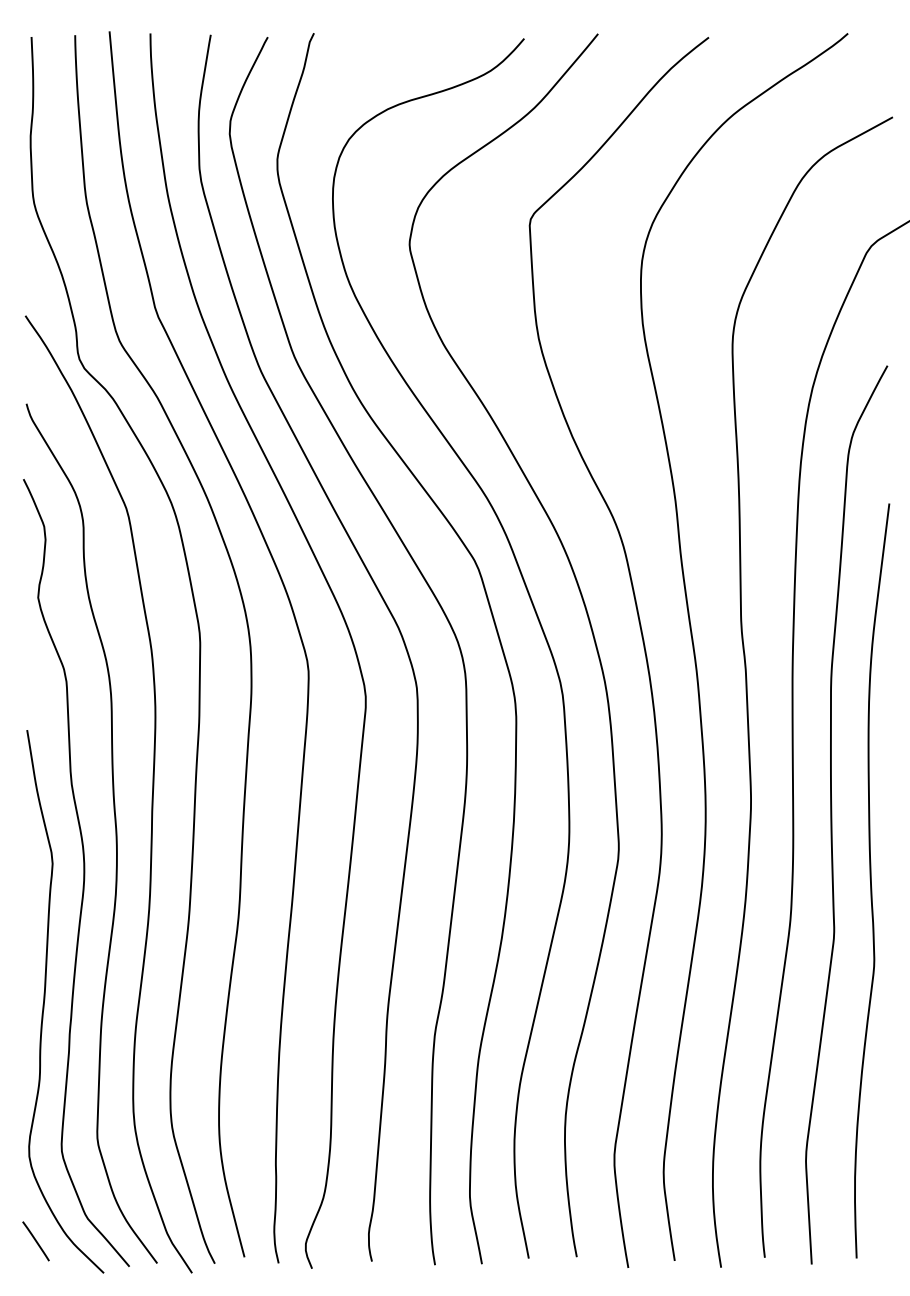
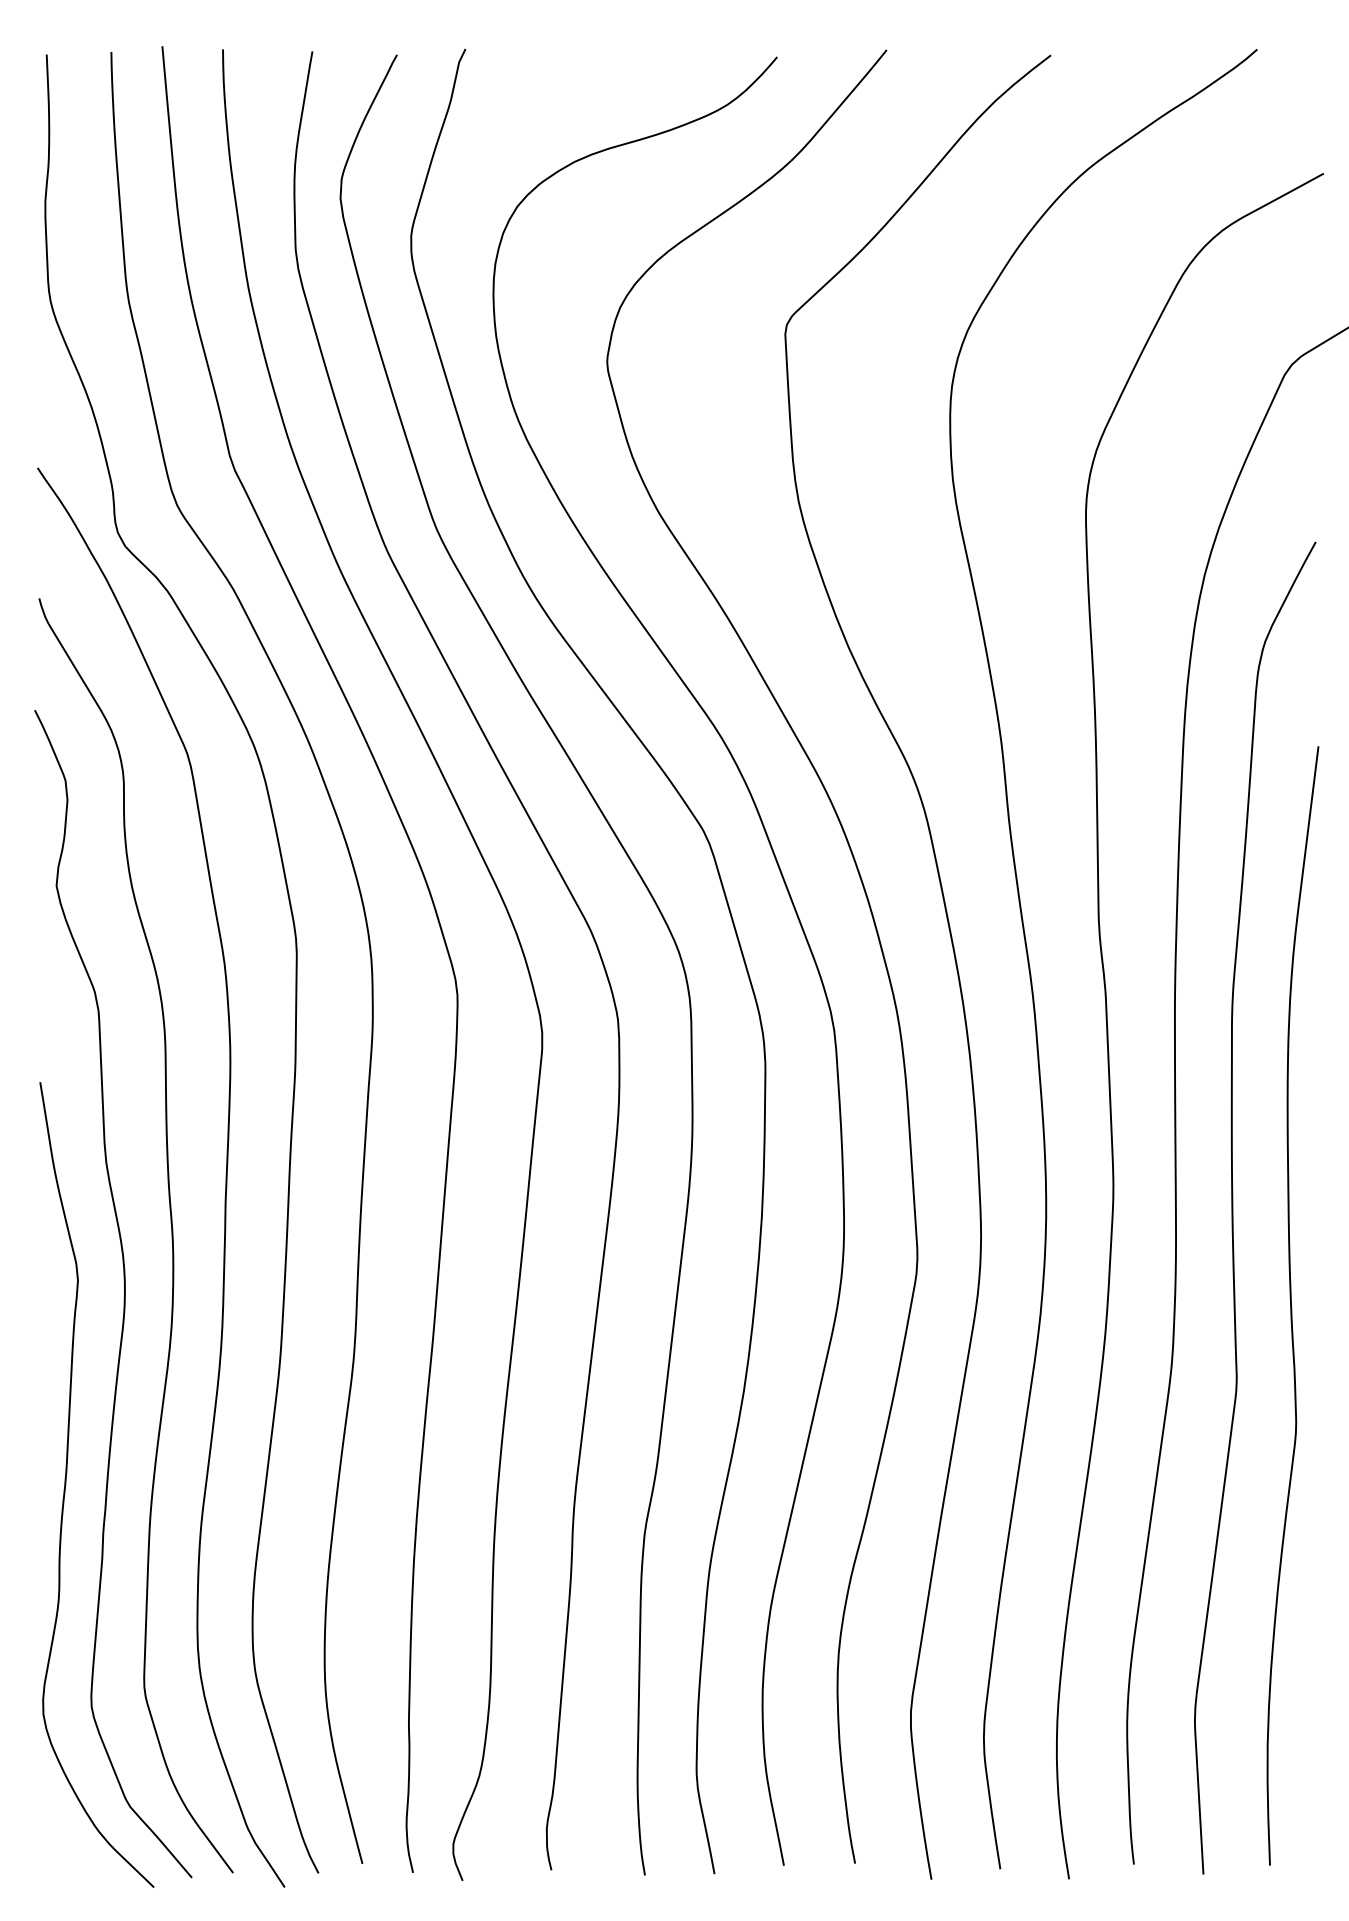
line: (35, 1241) -> (52, 1840), removed

